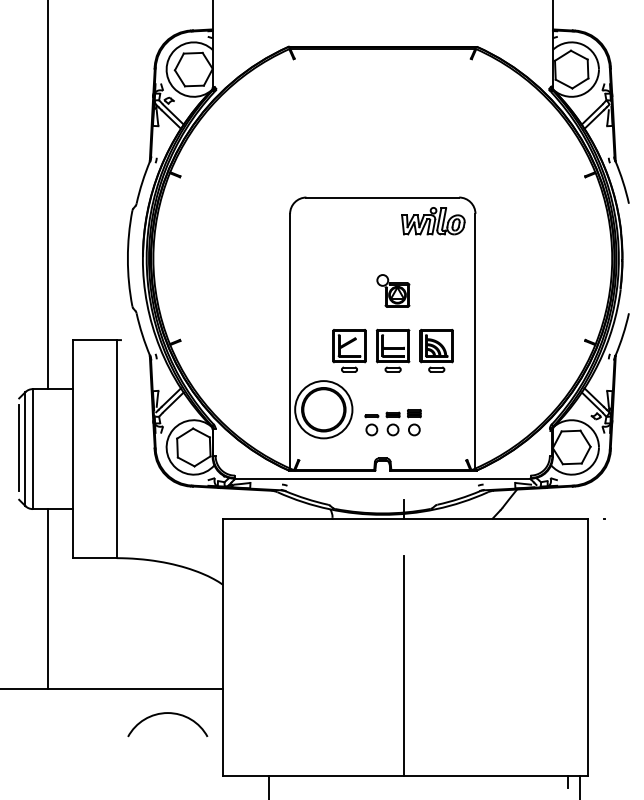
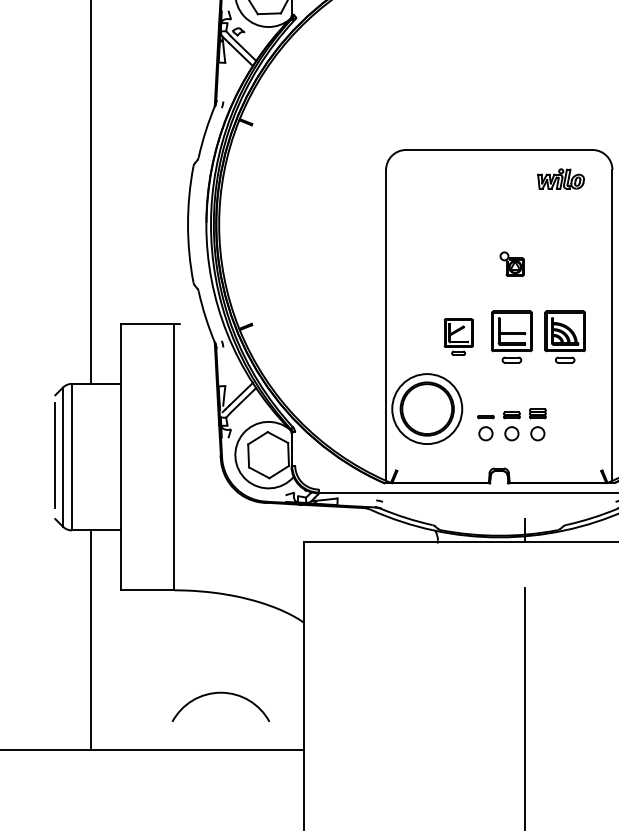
part: (433, 221) -> (561, 179), size x0.6
part: (393, 290) -> (512, 263), size x0.6
part: (349, 350) -> (458, 336), size x0.7
arc: (163, 714) -> (215, 694), moved

